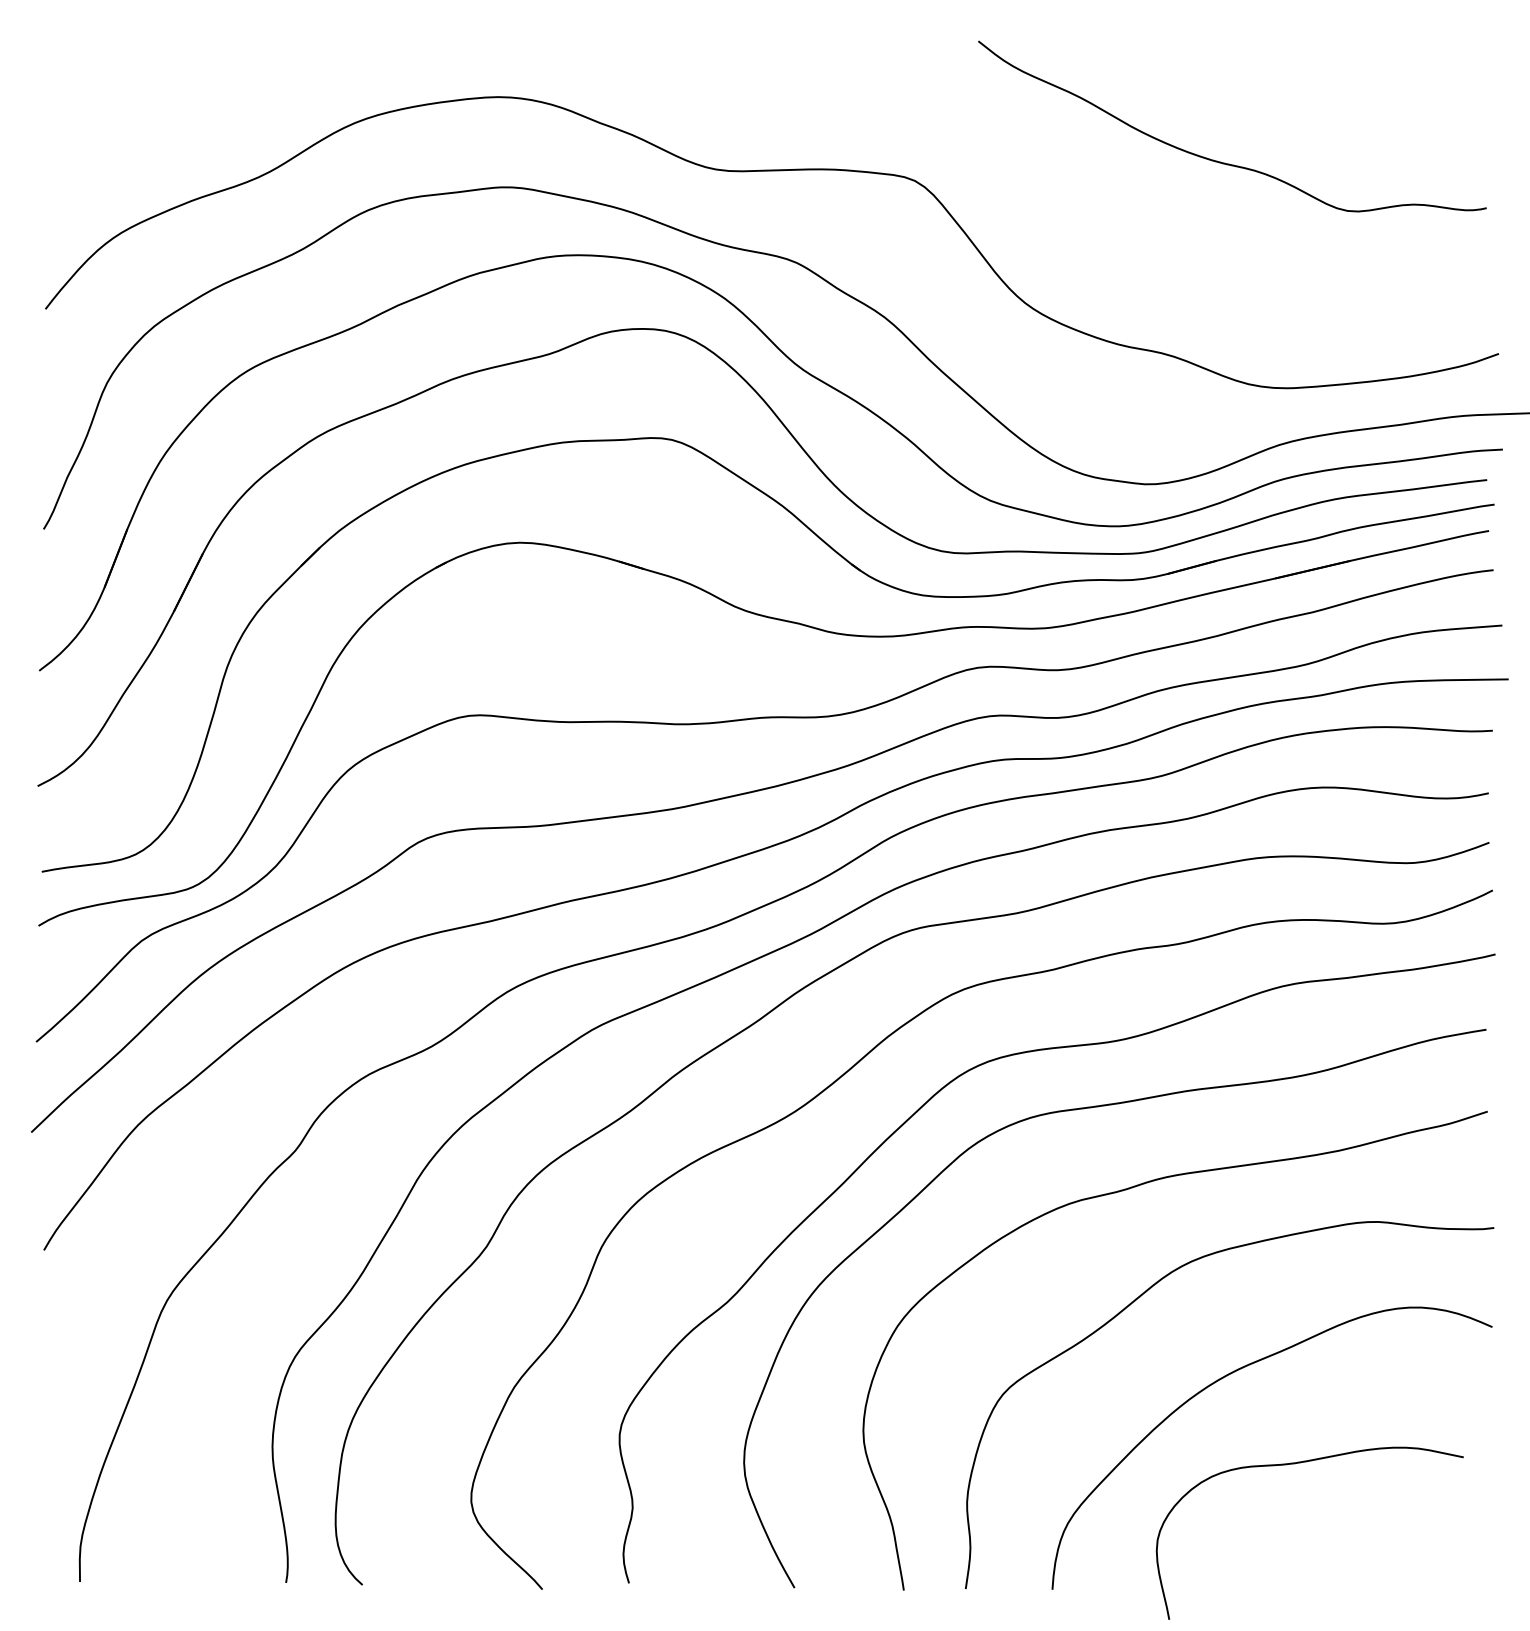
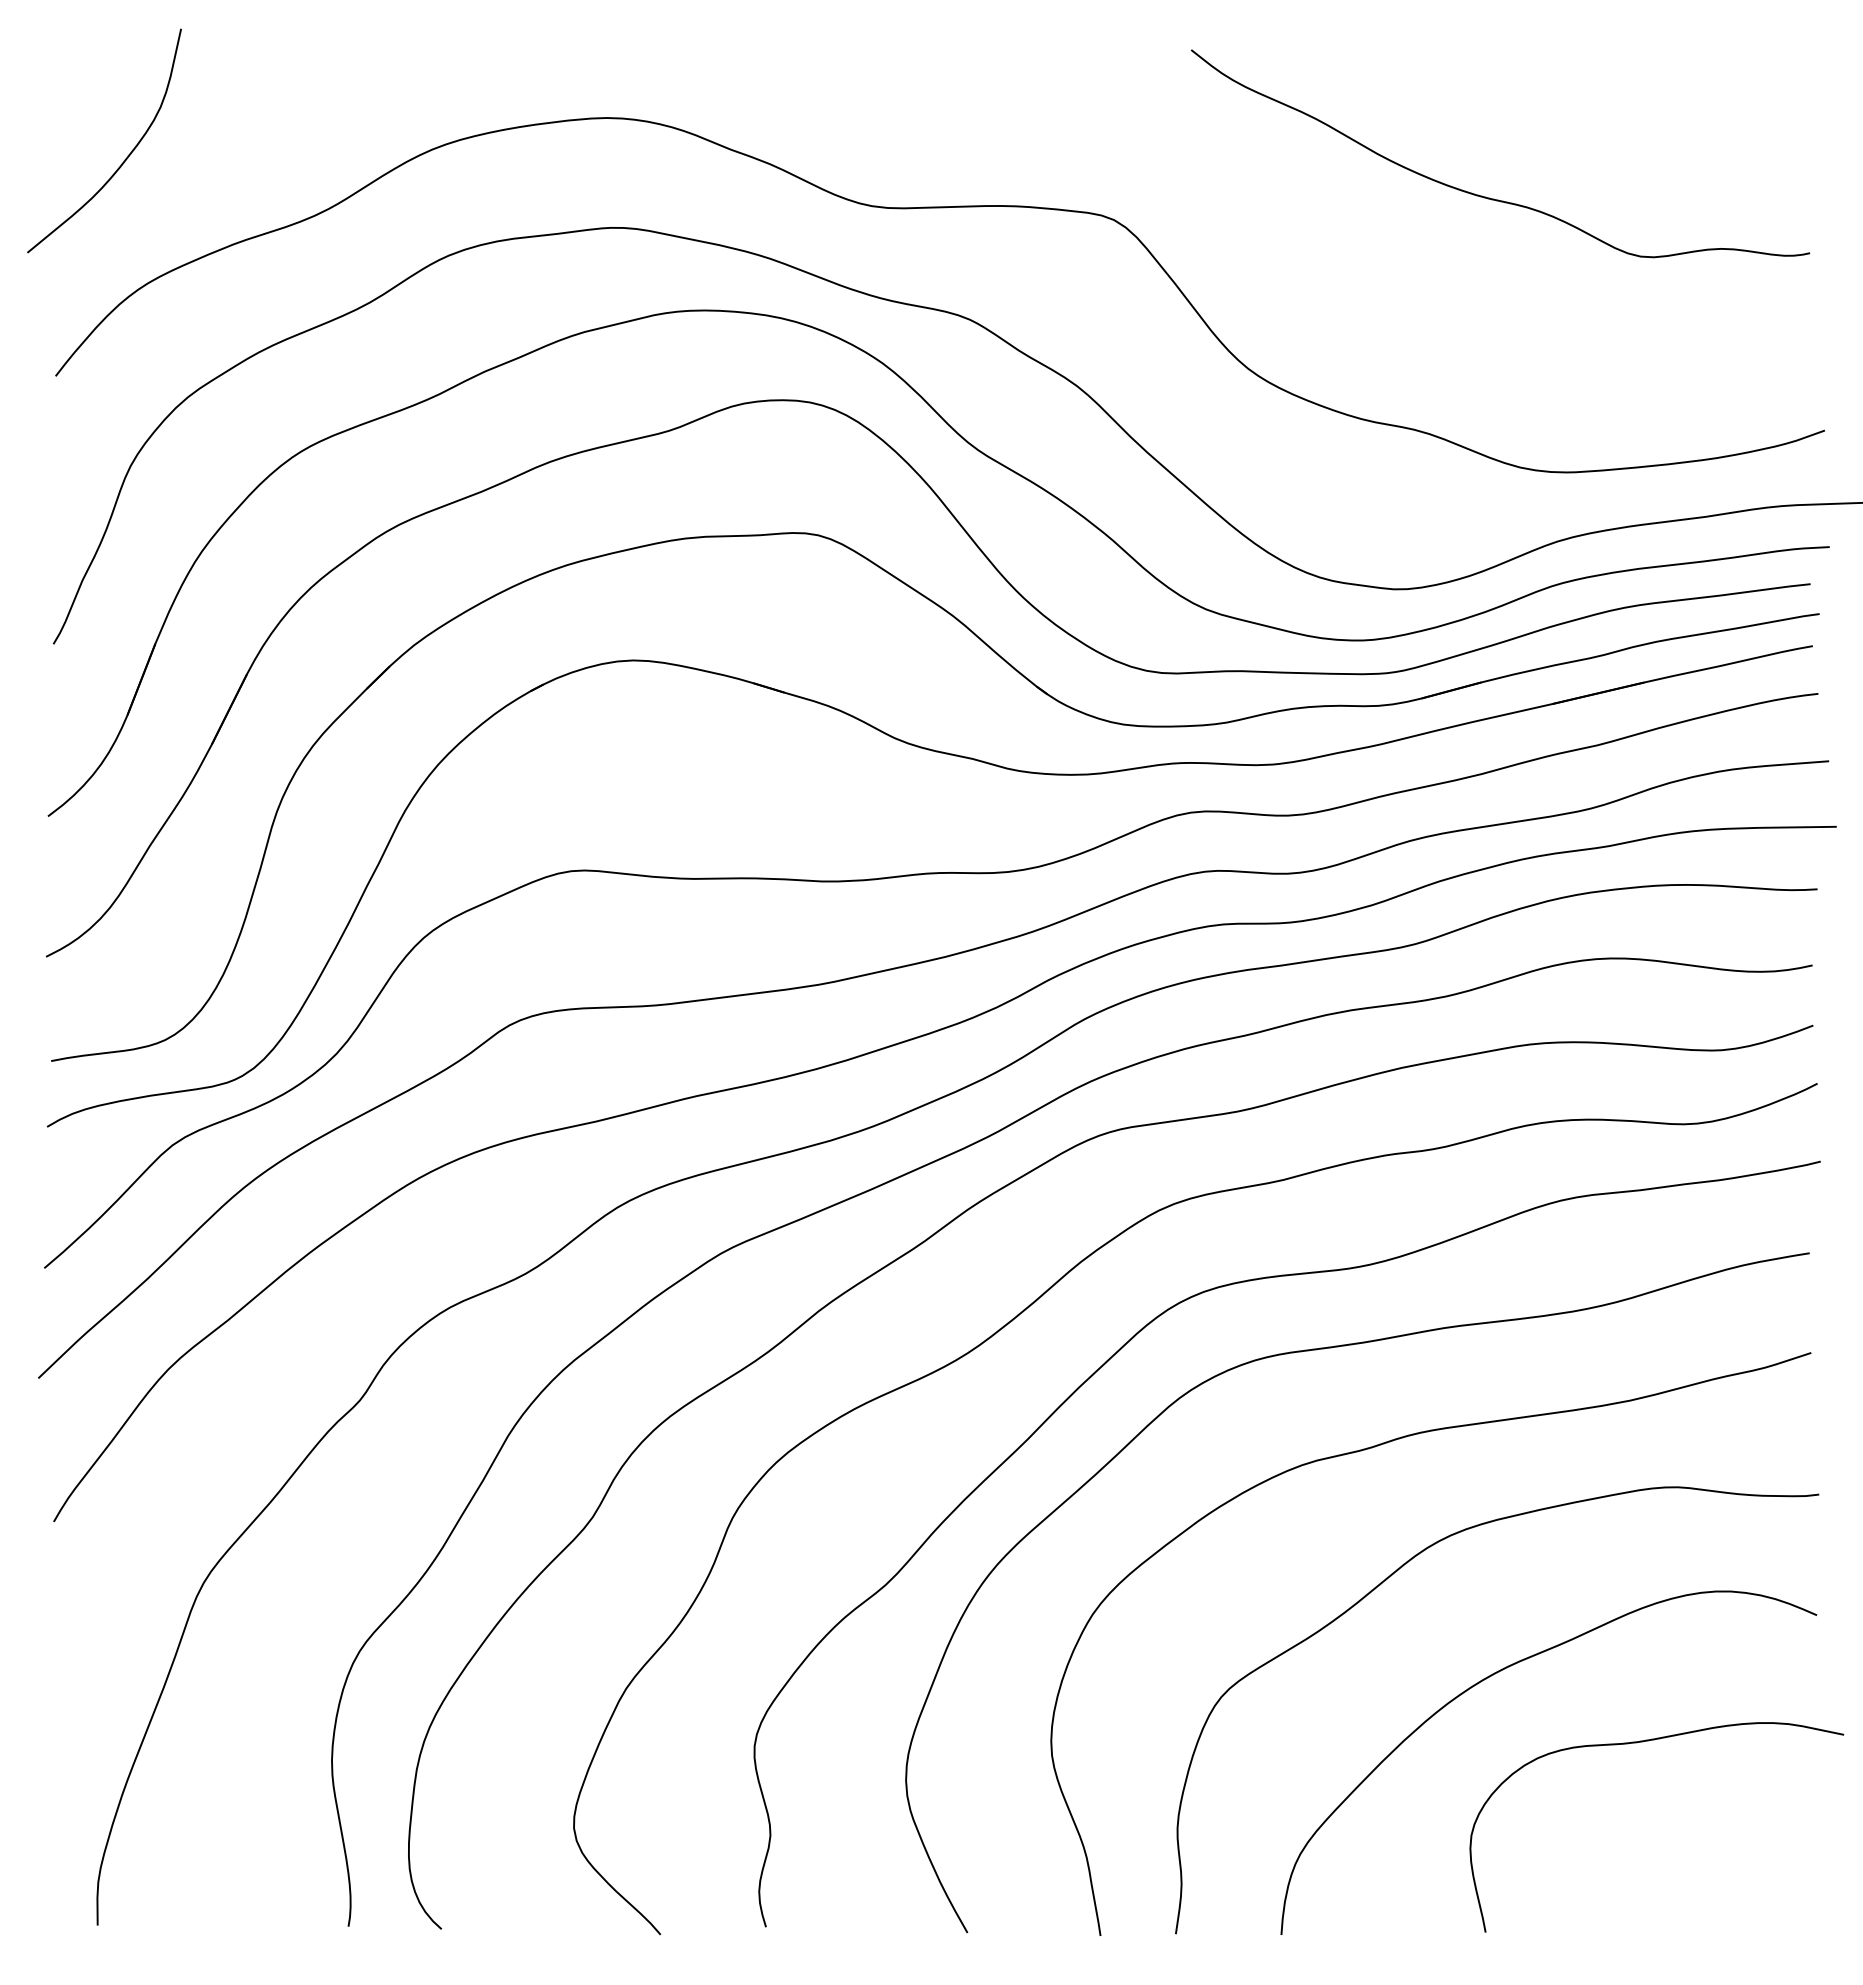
curve: (102, 131) -> (124, 159), added
curve: (1298, 1463) -> (1643, 1742), moved

